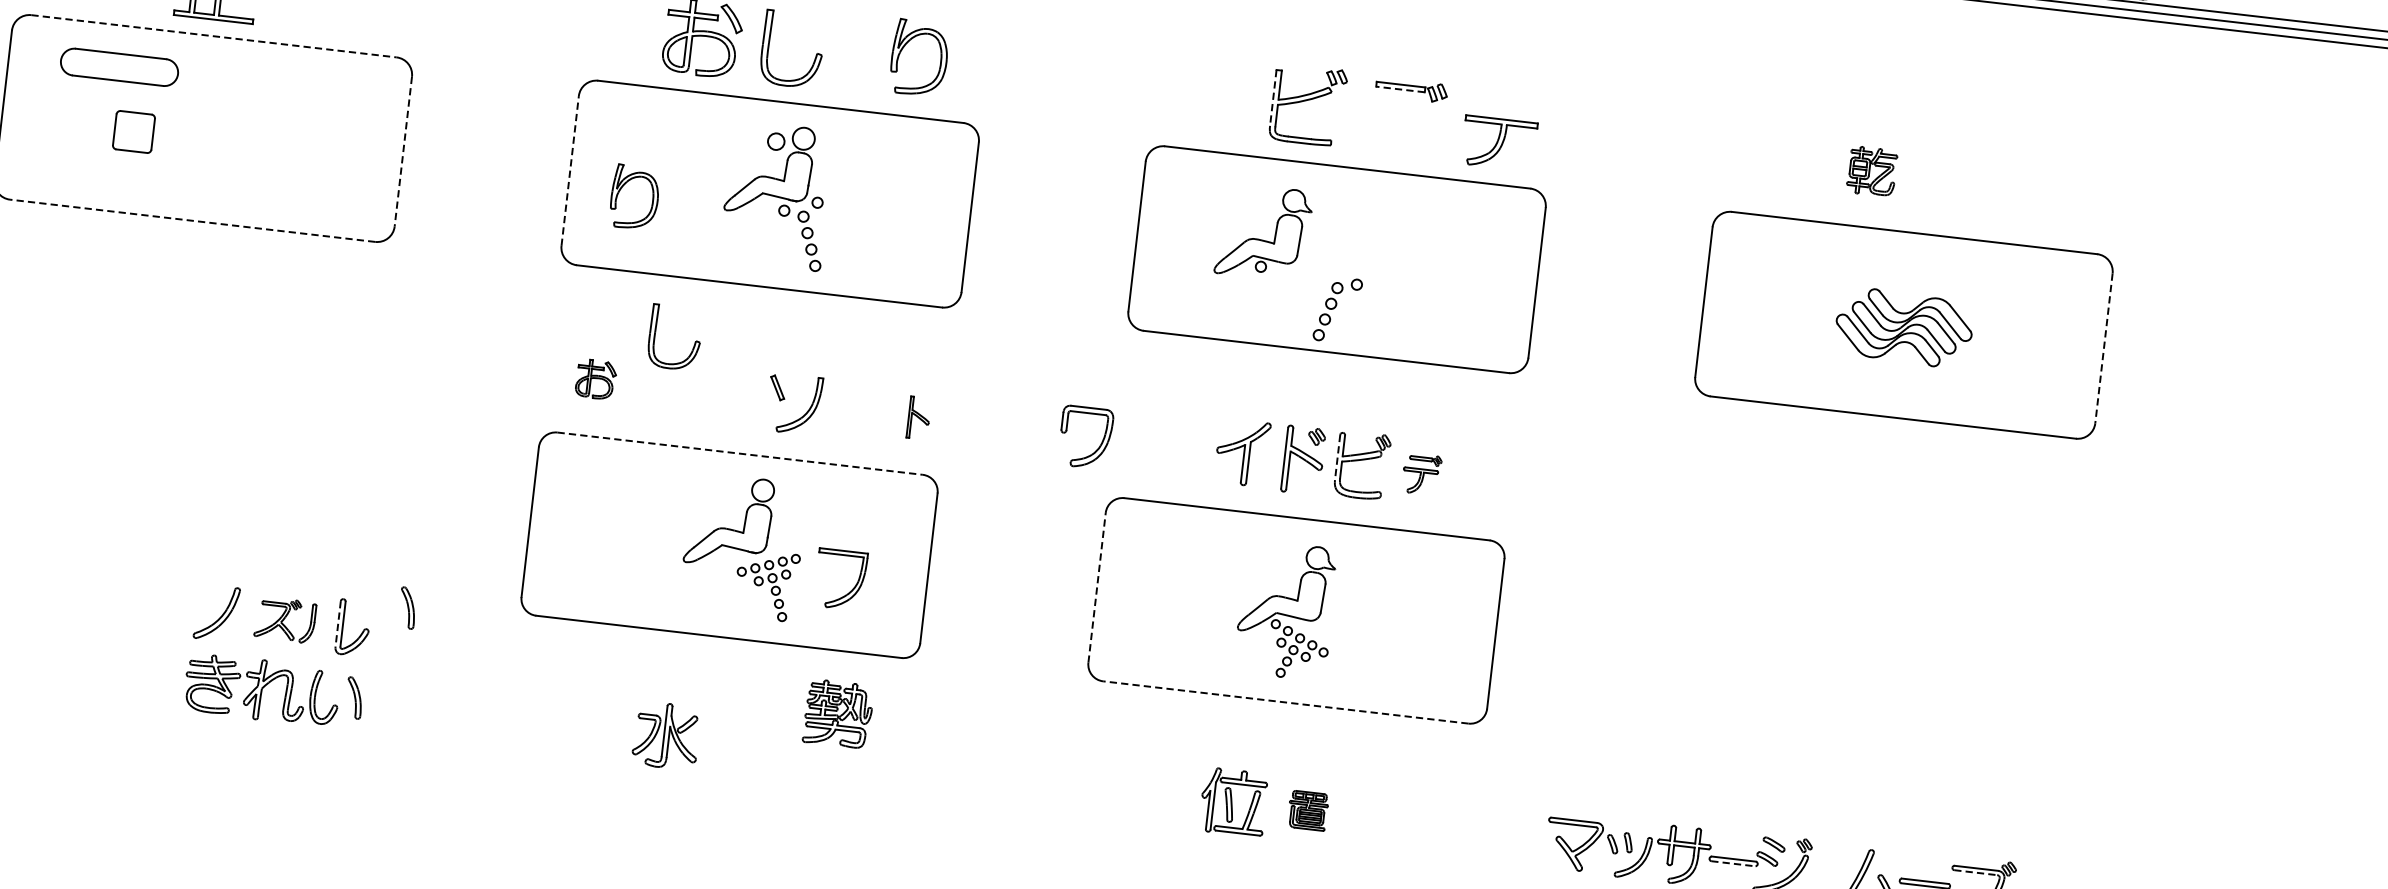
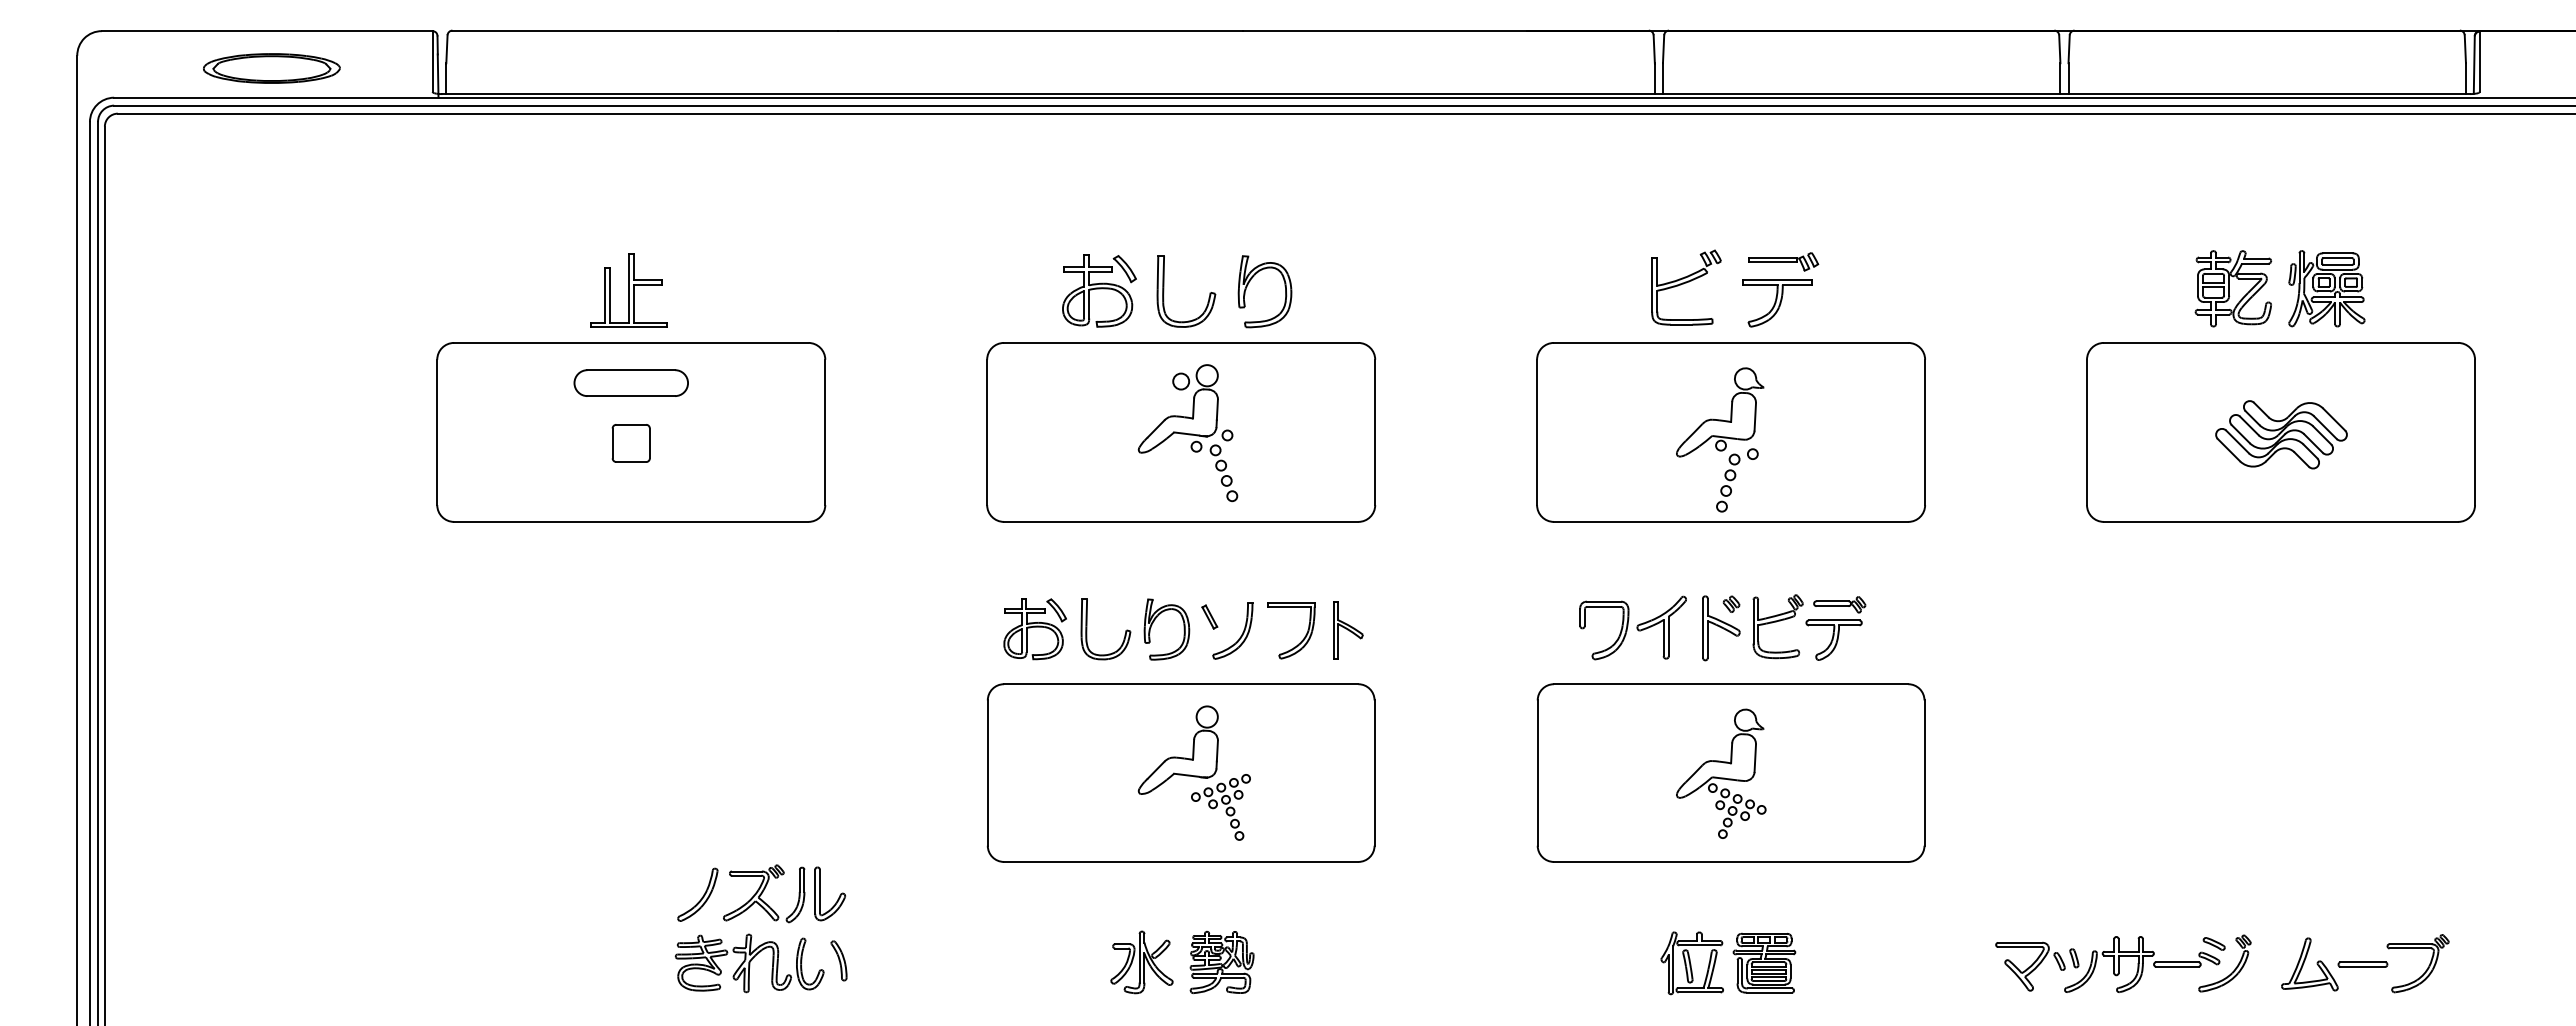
line: (214, 35) -> (631, 342), dashed -> solid
part: (904, 47) -> (1249, 283), moved
part: (118, 66) -> (630, 382), moved
line: (1400, 89) -> (1772, 262), dashed -> solid
line: (1273, 98) -> (1652, 285), dashed -> solid
part: (133, 131) -> (630, 443), moved
part: (1499, 143) -> (1777, 303), moved
line: (403, 151) -> (825, 432), dashed -> solid
line: (570, 171) -> (987, 432), dashed -> solid
part: (1872, 171) -> (2233, 288), size x1.67
part: (1967, 182) -> (2326, 288), added
part: (621, 189) -> (1153, 623), moved
line: (191, 220) -> (630, 521), dashed -> solid
part: (1263, 239) -> (1720, 419), moved
part: (655, 335) -> (1087, 629), moved
line: (2104, 348) -> (2475, 432), dashed -> solid
part: (595, 379) -> (1034, 629), size x1.67
part: (919, 418) -> (1348, 630), size x1.43
part: (1097, 448) -> (1616, 639), moved
line: (740, 454) -> (1181, 684), dashed -> solid
line: (1337, 457) -> (1753, 621), dashed -> solid
part: (1421, 474) -> (1835, 628), size x1.67
line: (1096, 588) -> (1537, 773), dashed -> solid
part: (849, 590) -> (1301, 640), moved
part: (407, 607) -> (879, 868), removed
part: (285, 619) -> (764, 893), size x1.43
line: (338, 624) -> (815, 892), dashed -> solid
line: (1285, 701) -> (1730, 861), dashed -> solid
part: (837, 713) -> (1221, 962), moved
part: (1308, 810) -> (1764, 962), size x1.67
line: (1733, 863) -> (2177, 966), dashed -> solid
line: (1975, 872) -> (2410, 948), dashed -> solid

